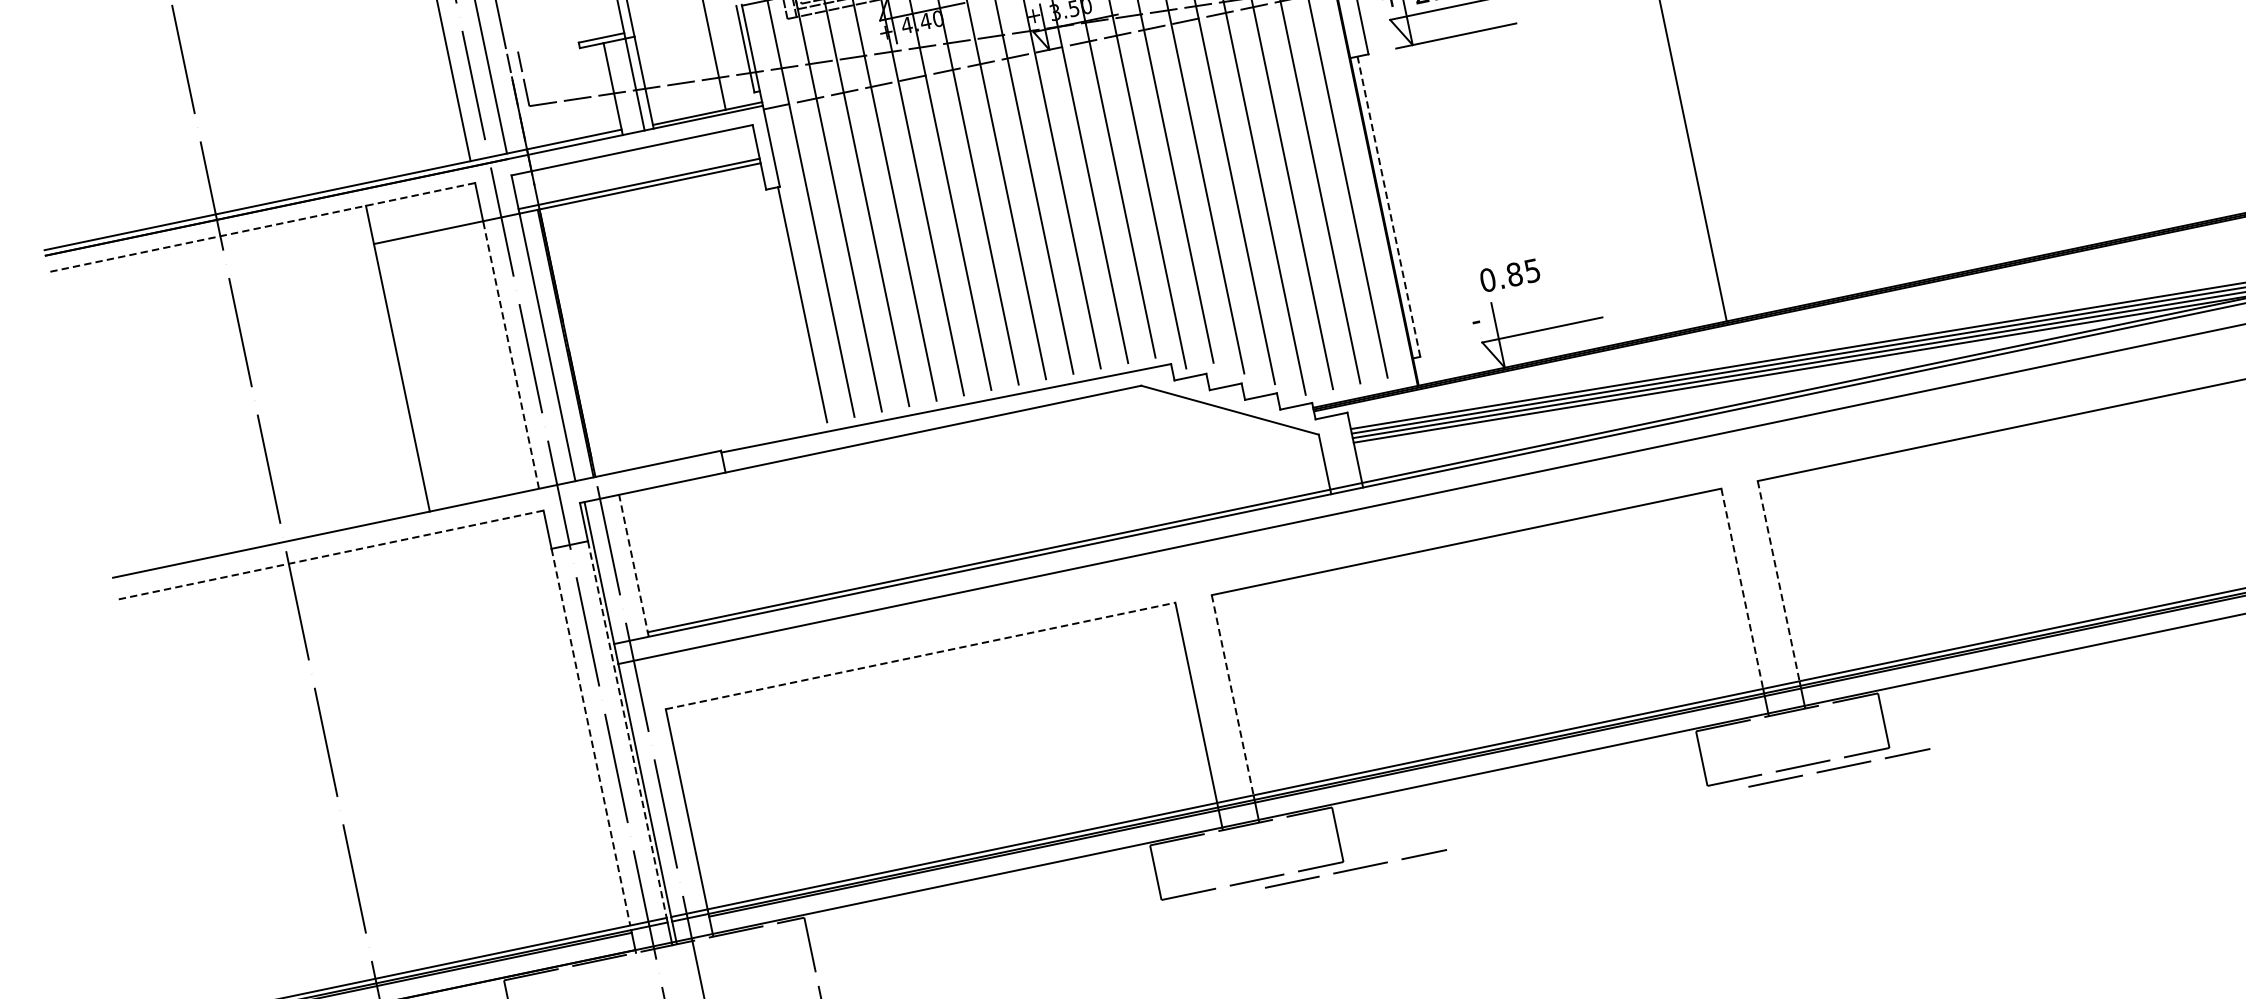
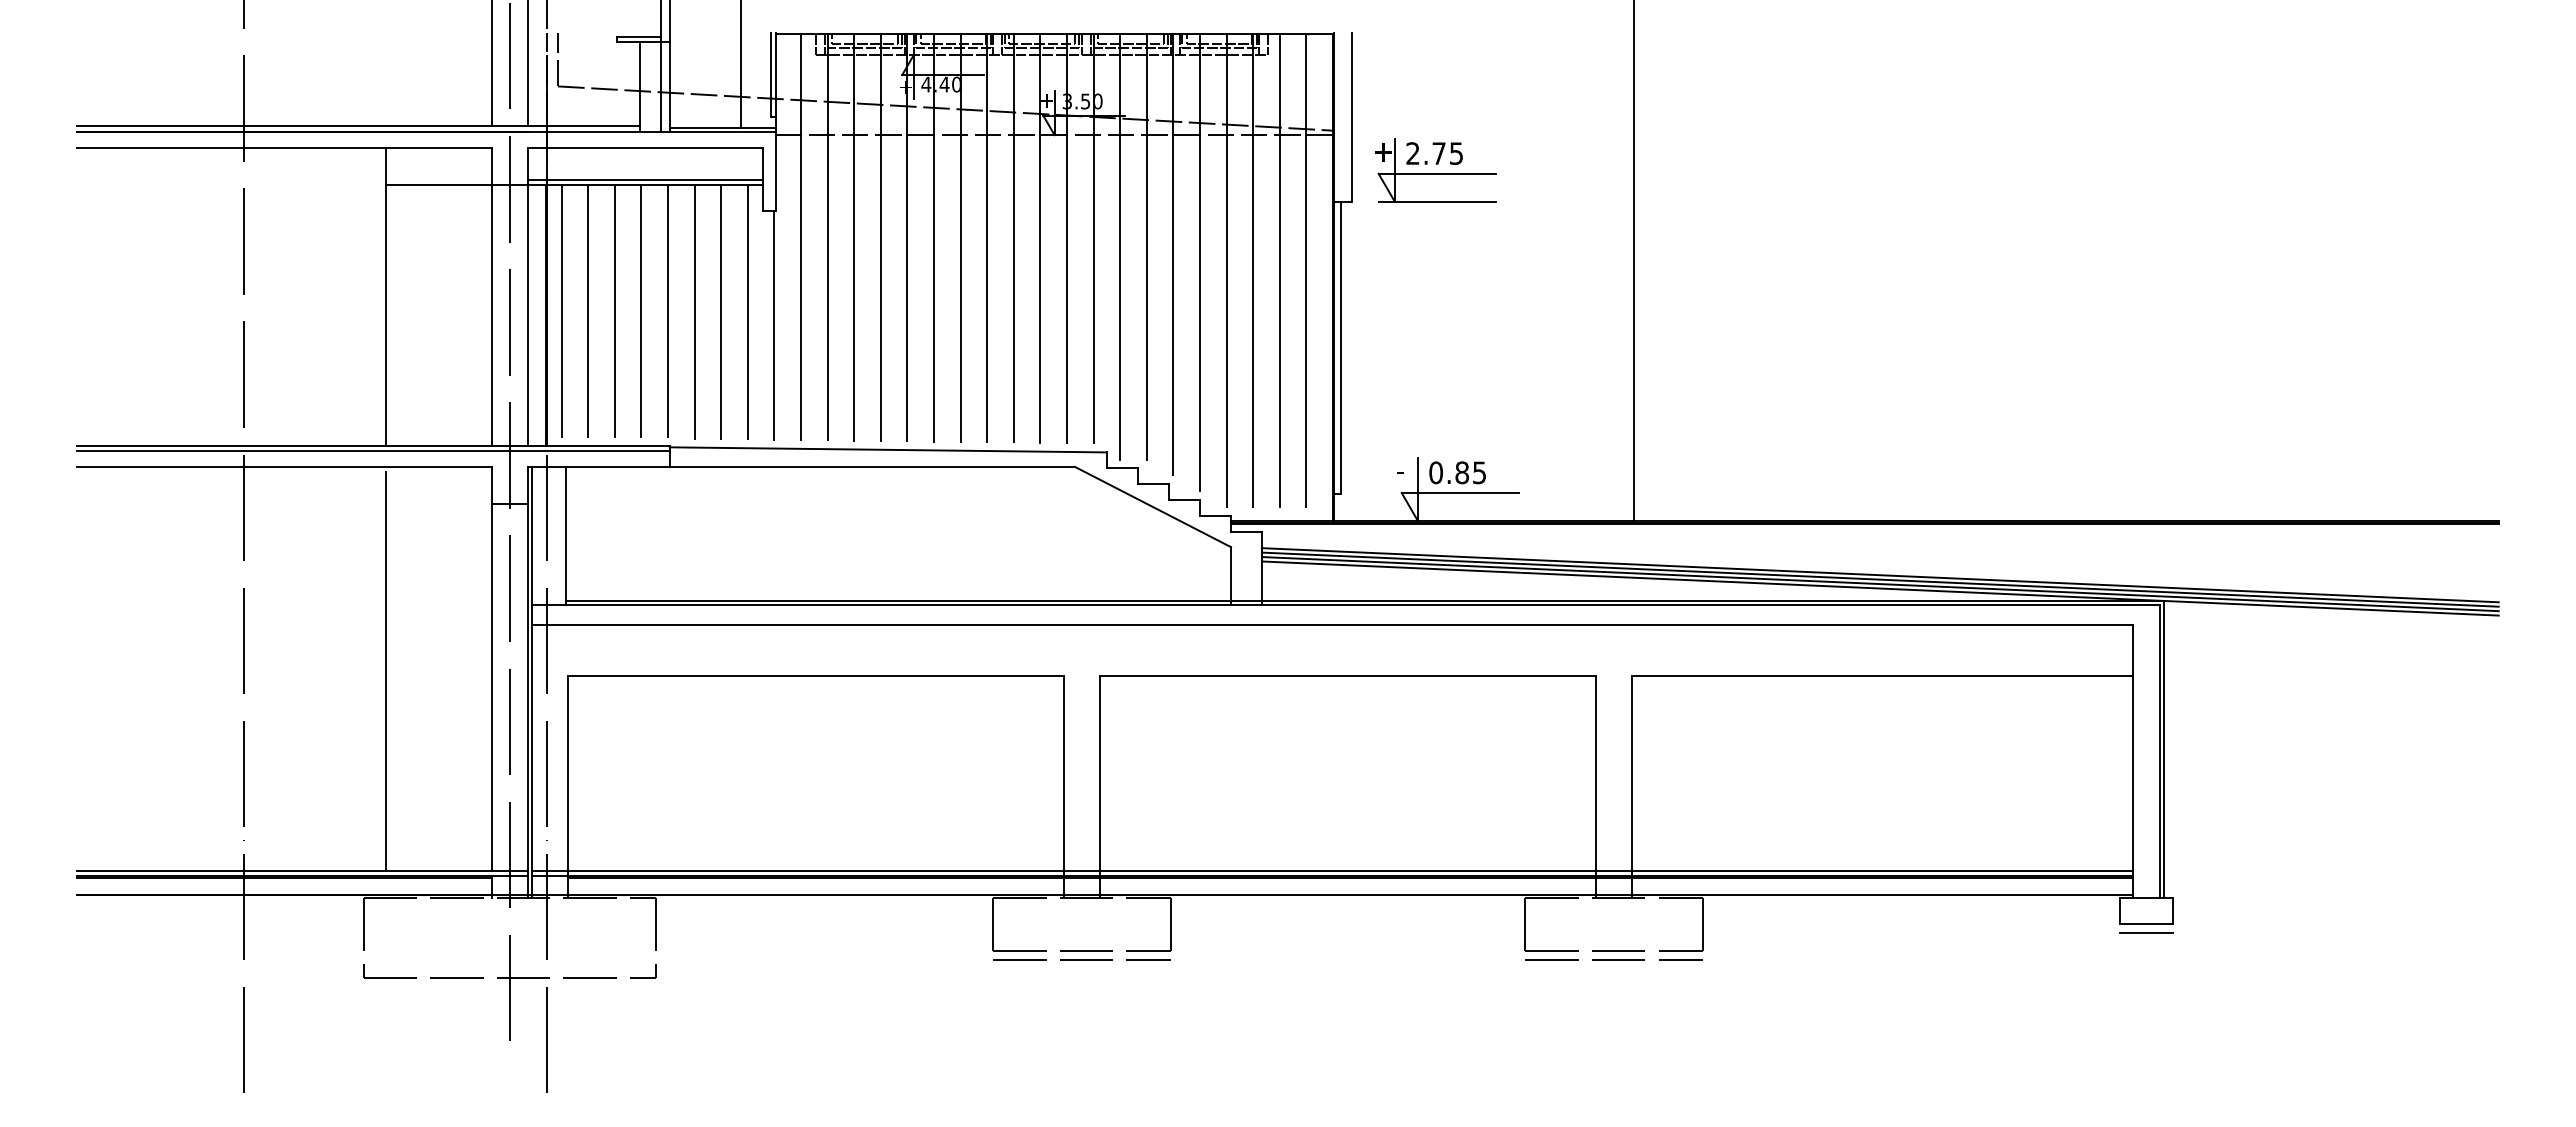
line: (1389, 206) -> (1341, 347), dashed -> solid
line: (261, 227) -> (284, 147), dashed -> solid
text: (1509, 275) -> (1457, 472), moved
line: (772, 296) -> (747, 311), added
line: (745, 302) -> (721, 311), added
line: (717, 307) -> (694, 311), added
line: (689, 312) -> (667, 310), added
line: (663, 318) -> (641, 310), added
line: (635, 324) -> (614, 310), added
line: (608, 329) -> (588, 310), added
line: (580, 335) -> (561, 310), added
line: (511, 354) -> (492, 314), dashed -> solid
line: (418, 519) -> (373, 450), added
line: (330, 554) -> (284, 466), dashed -> solid
line: (634, 565) -> (566, 535), dashed -> solid
line: (1778, 581) -> (1631, 773), dashed -> solid
line: (1742, 588) -> (1596, 773), dashed -> solid
line: (921, 656) -> (816, 676), dashed -> solid
line: (1232, 695) -> (1099, 773), dashed -> solid
line: (626, 729) -> (527, 687), dashed -> solid
line: (591, 737) -> (492, 687), dashed -> solid
line: (477, 743) -> (385, 671), added
line: (1838, 767) -> (1613, 959), moved
line: (1355, 868) -> (1081, 959), moved

